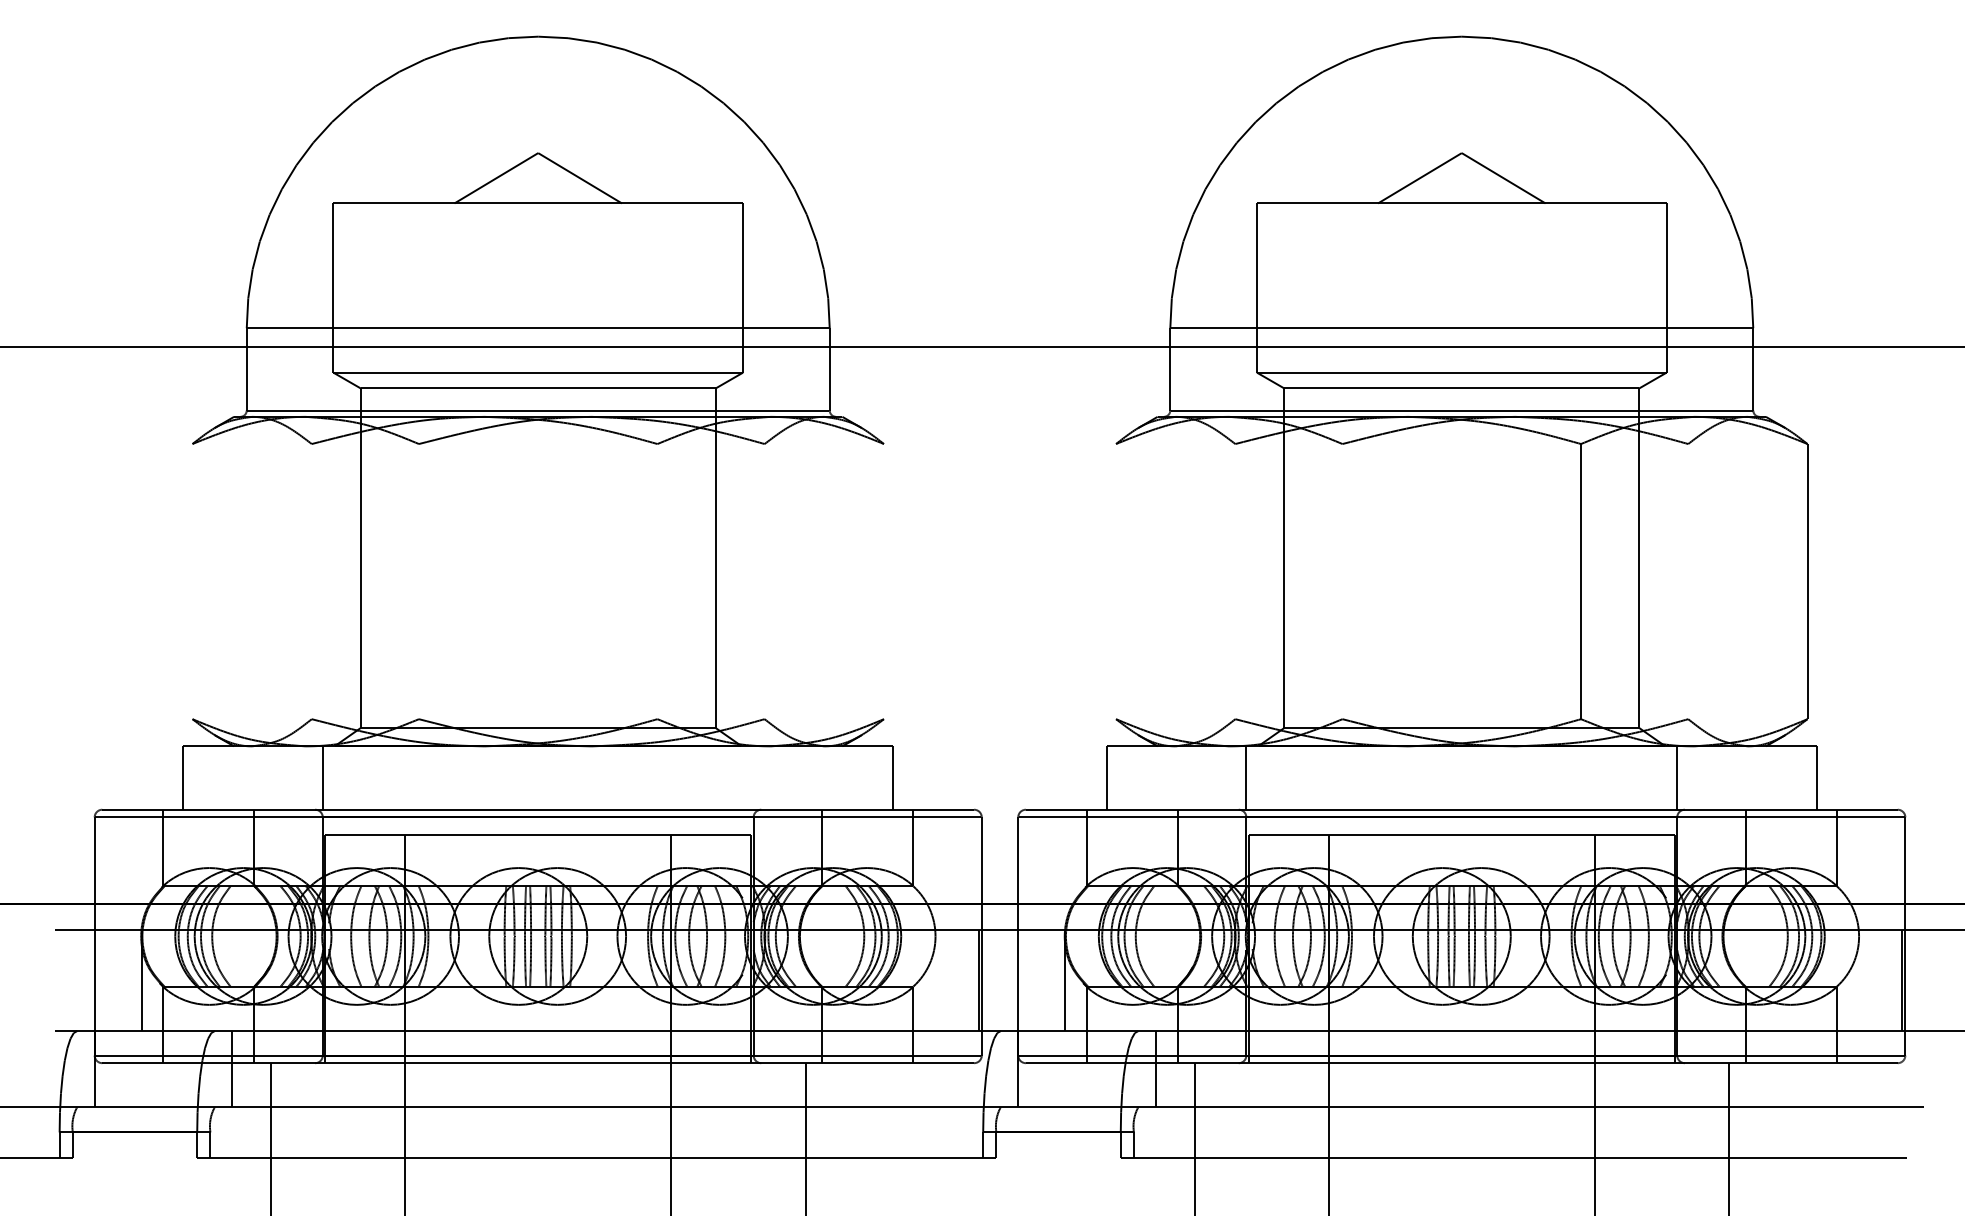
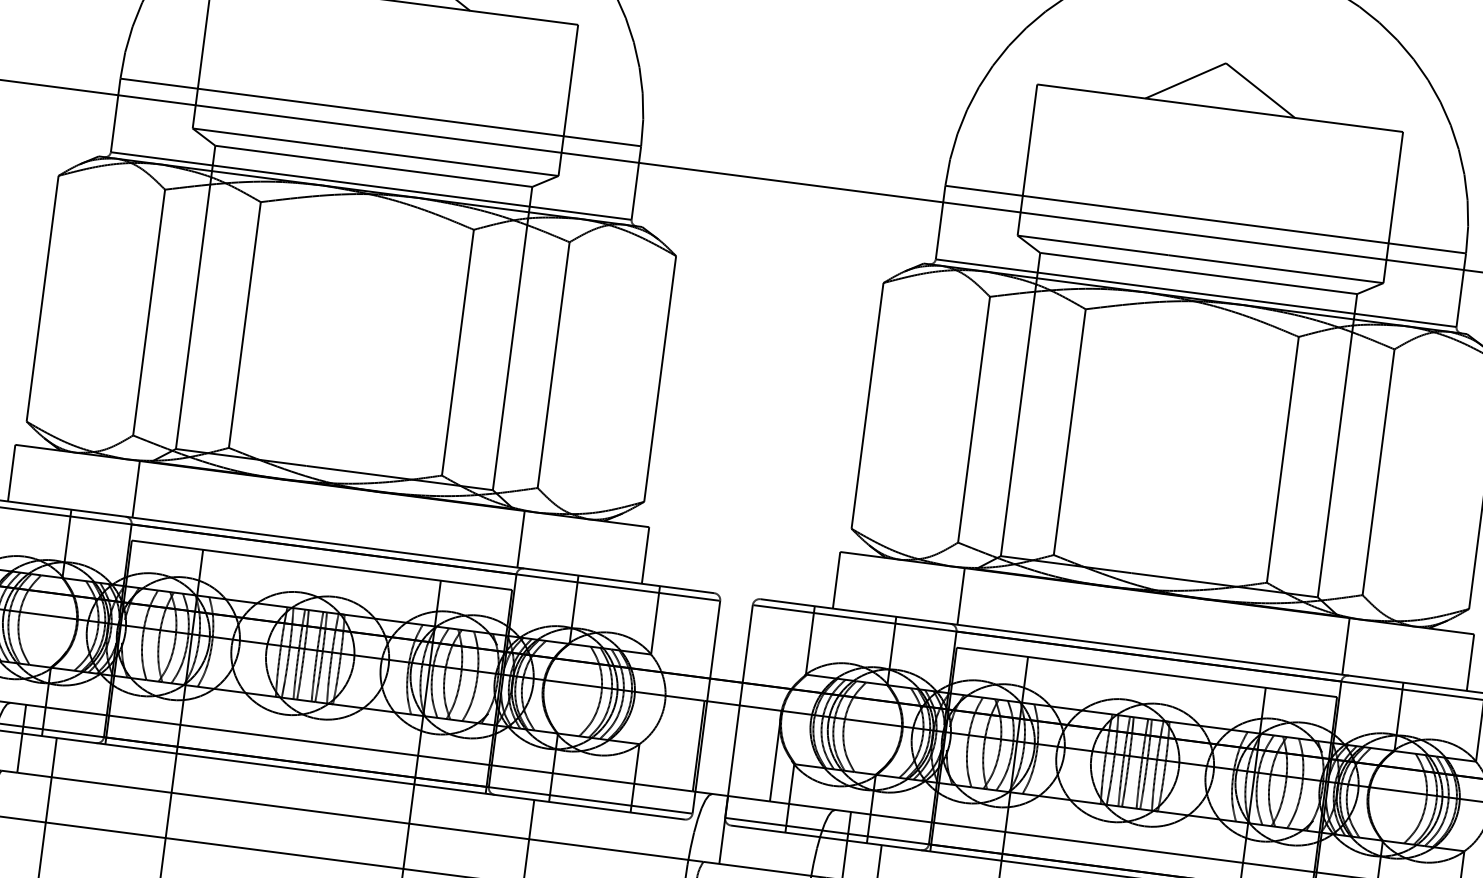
line: (192, 581) -> (42, 298), added
line: (311, 581) -> (148, 312), added
line: (418, 581) -> (244, 324), added
line: (657, 581) -> (457, 352), added
line: (764, 581) -> (553, 365), added
line: (883, 581) -> (659, 378), added
line: (1116, 581) -> (867, 405), added
line: (1235, 581) -> (974, 419), added
line: (1342, 581) -> (1069, 432), added
line: (1688, 581) -> (1378, 472), added
line: (753, 777) -> (520, 538), added

